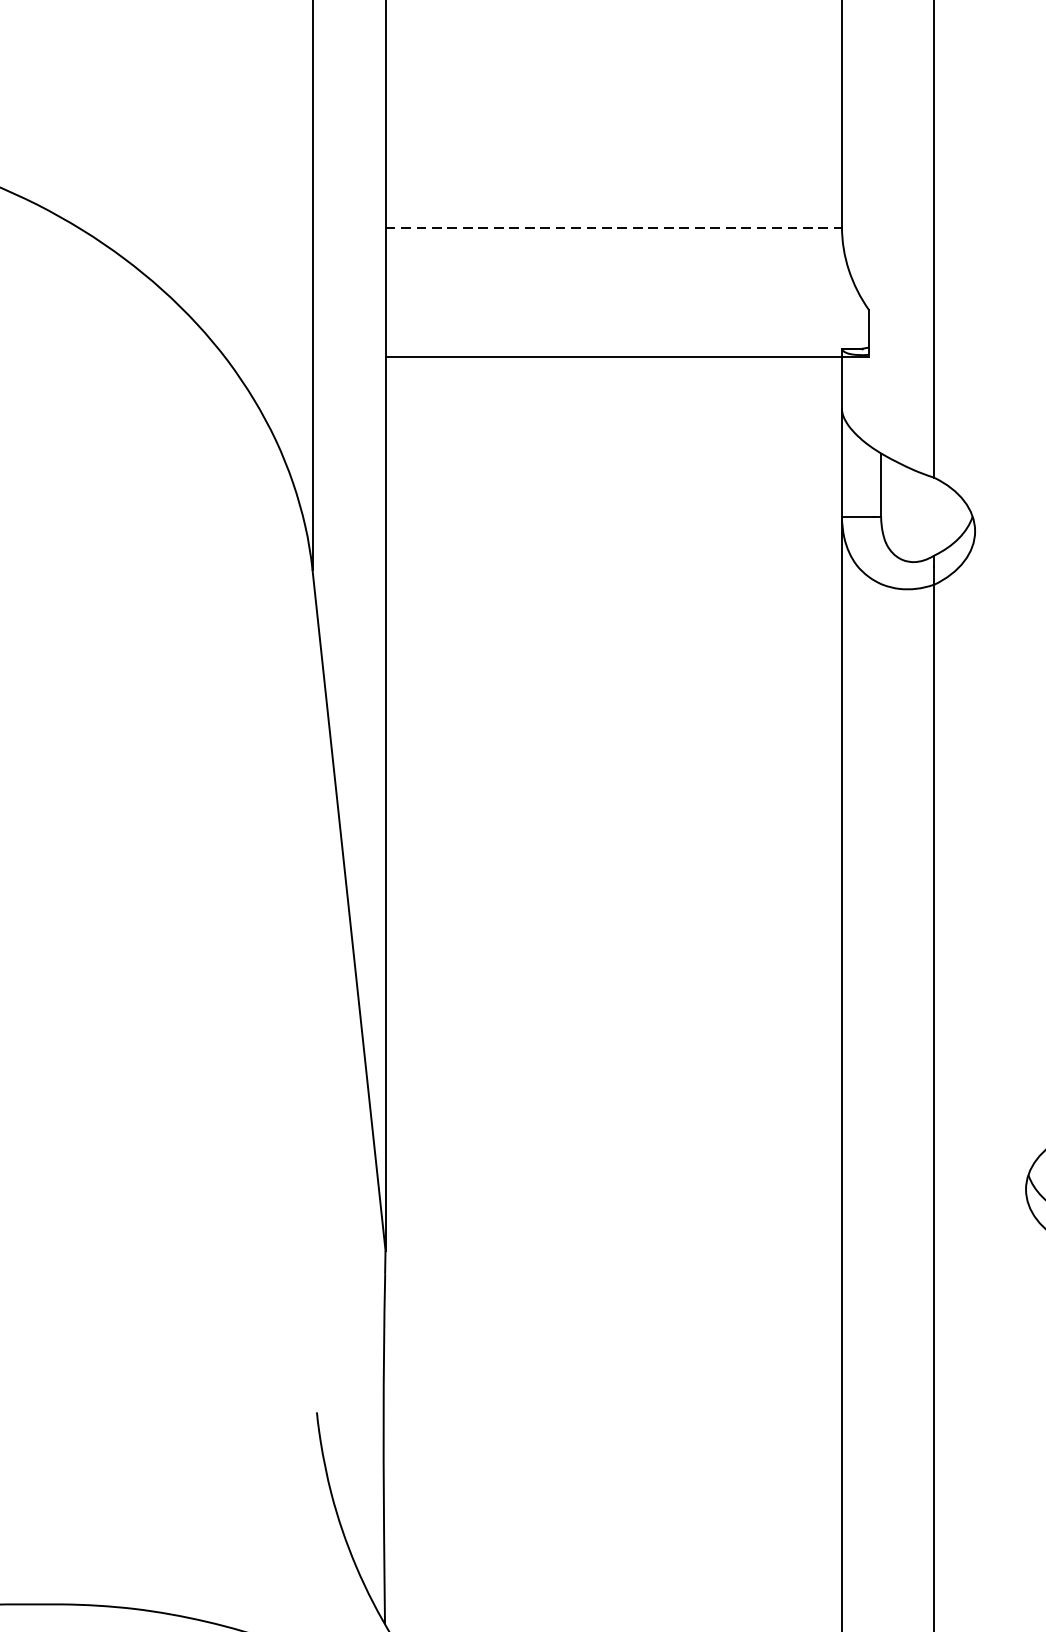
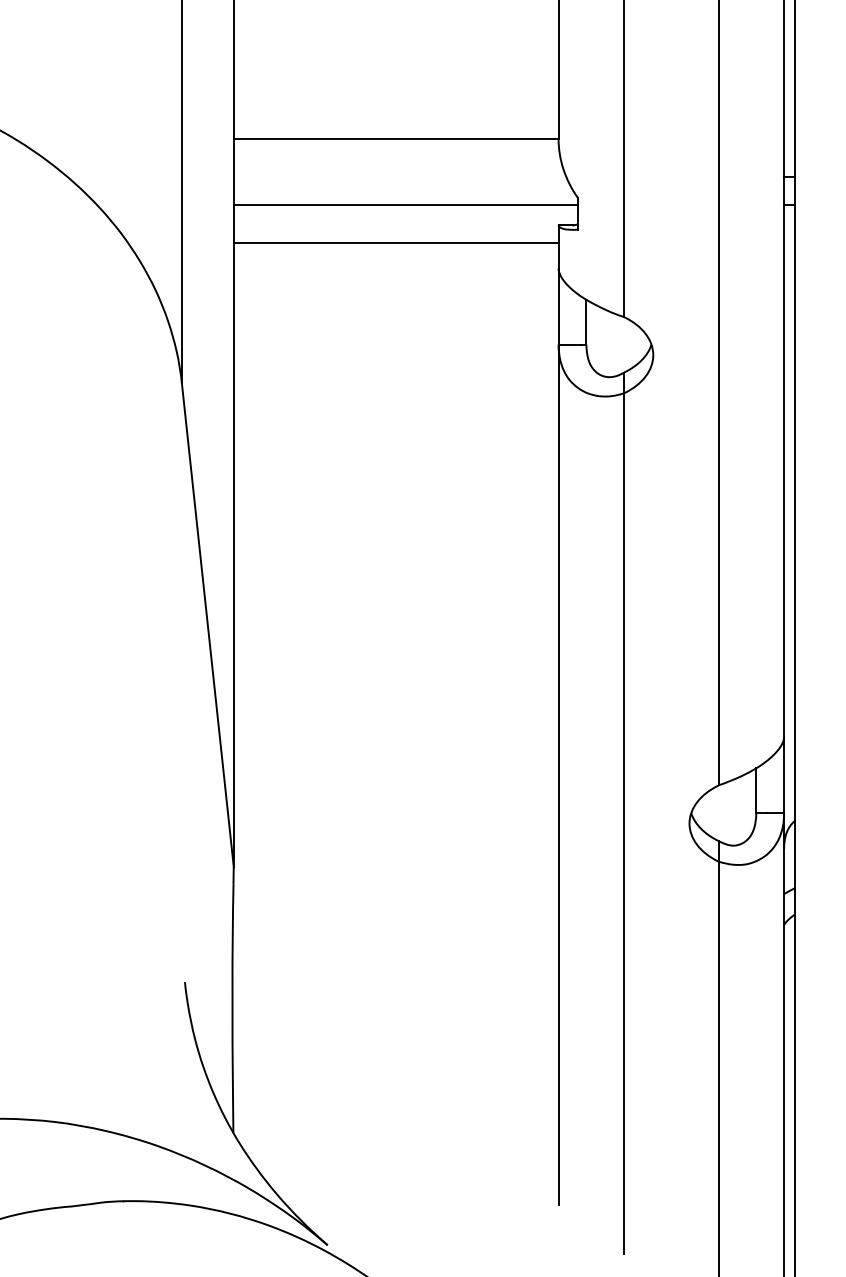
line: (614, 228) -> (396, 139), dashed -> solid
line: (626, 355) -> (405, 204), moved
line: (612, 372) -> (395, 242), added

